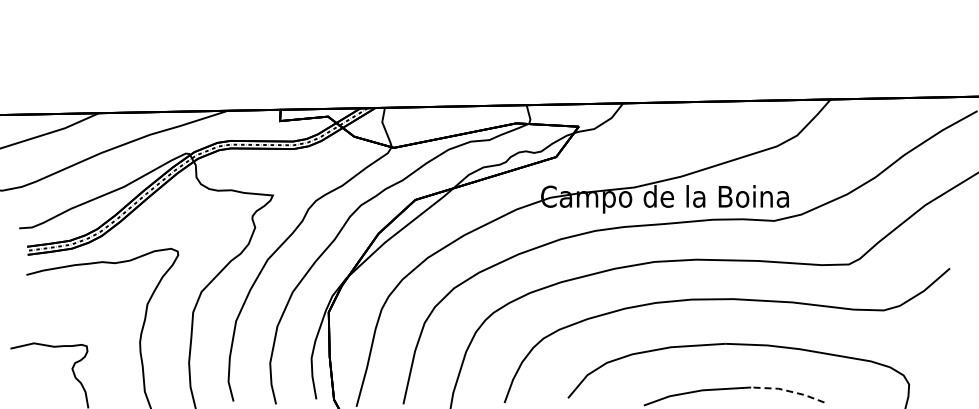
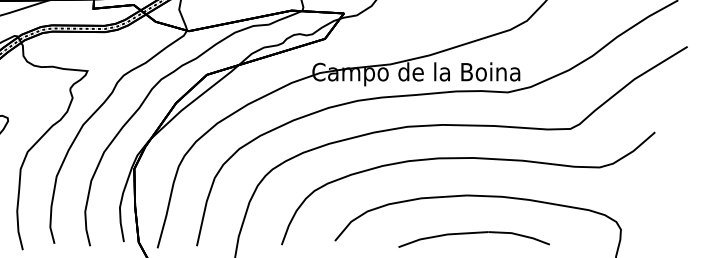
line: (788, 391) -> (519, 235), dashed -> solid

